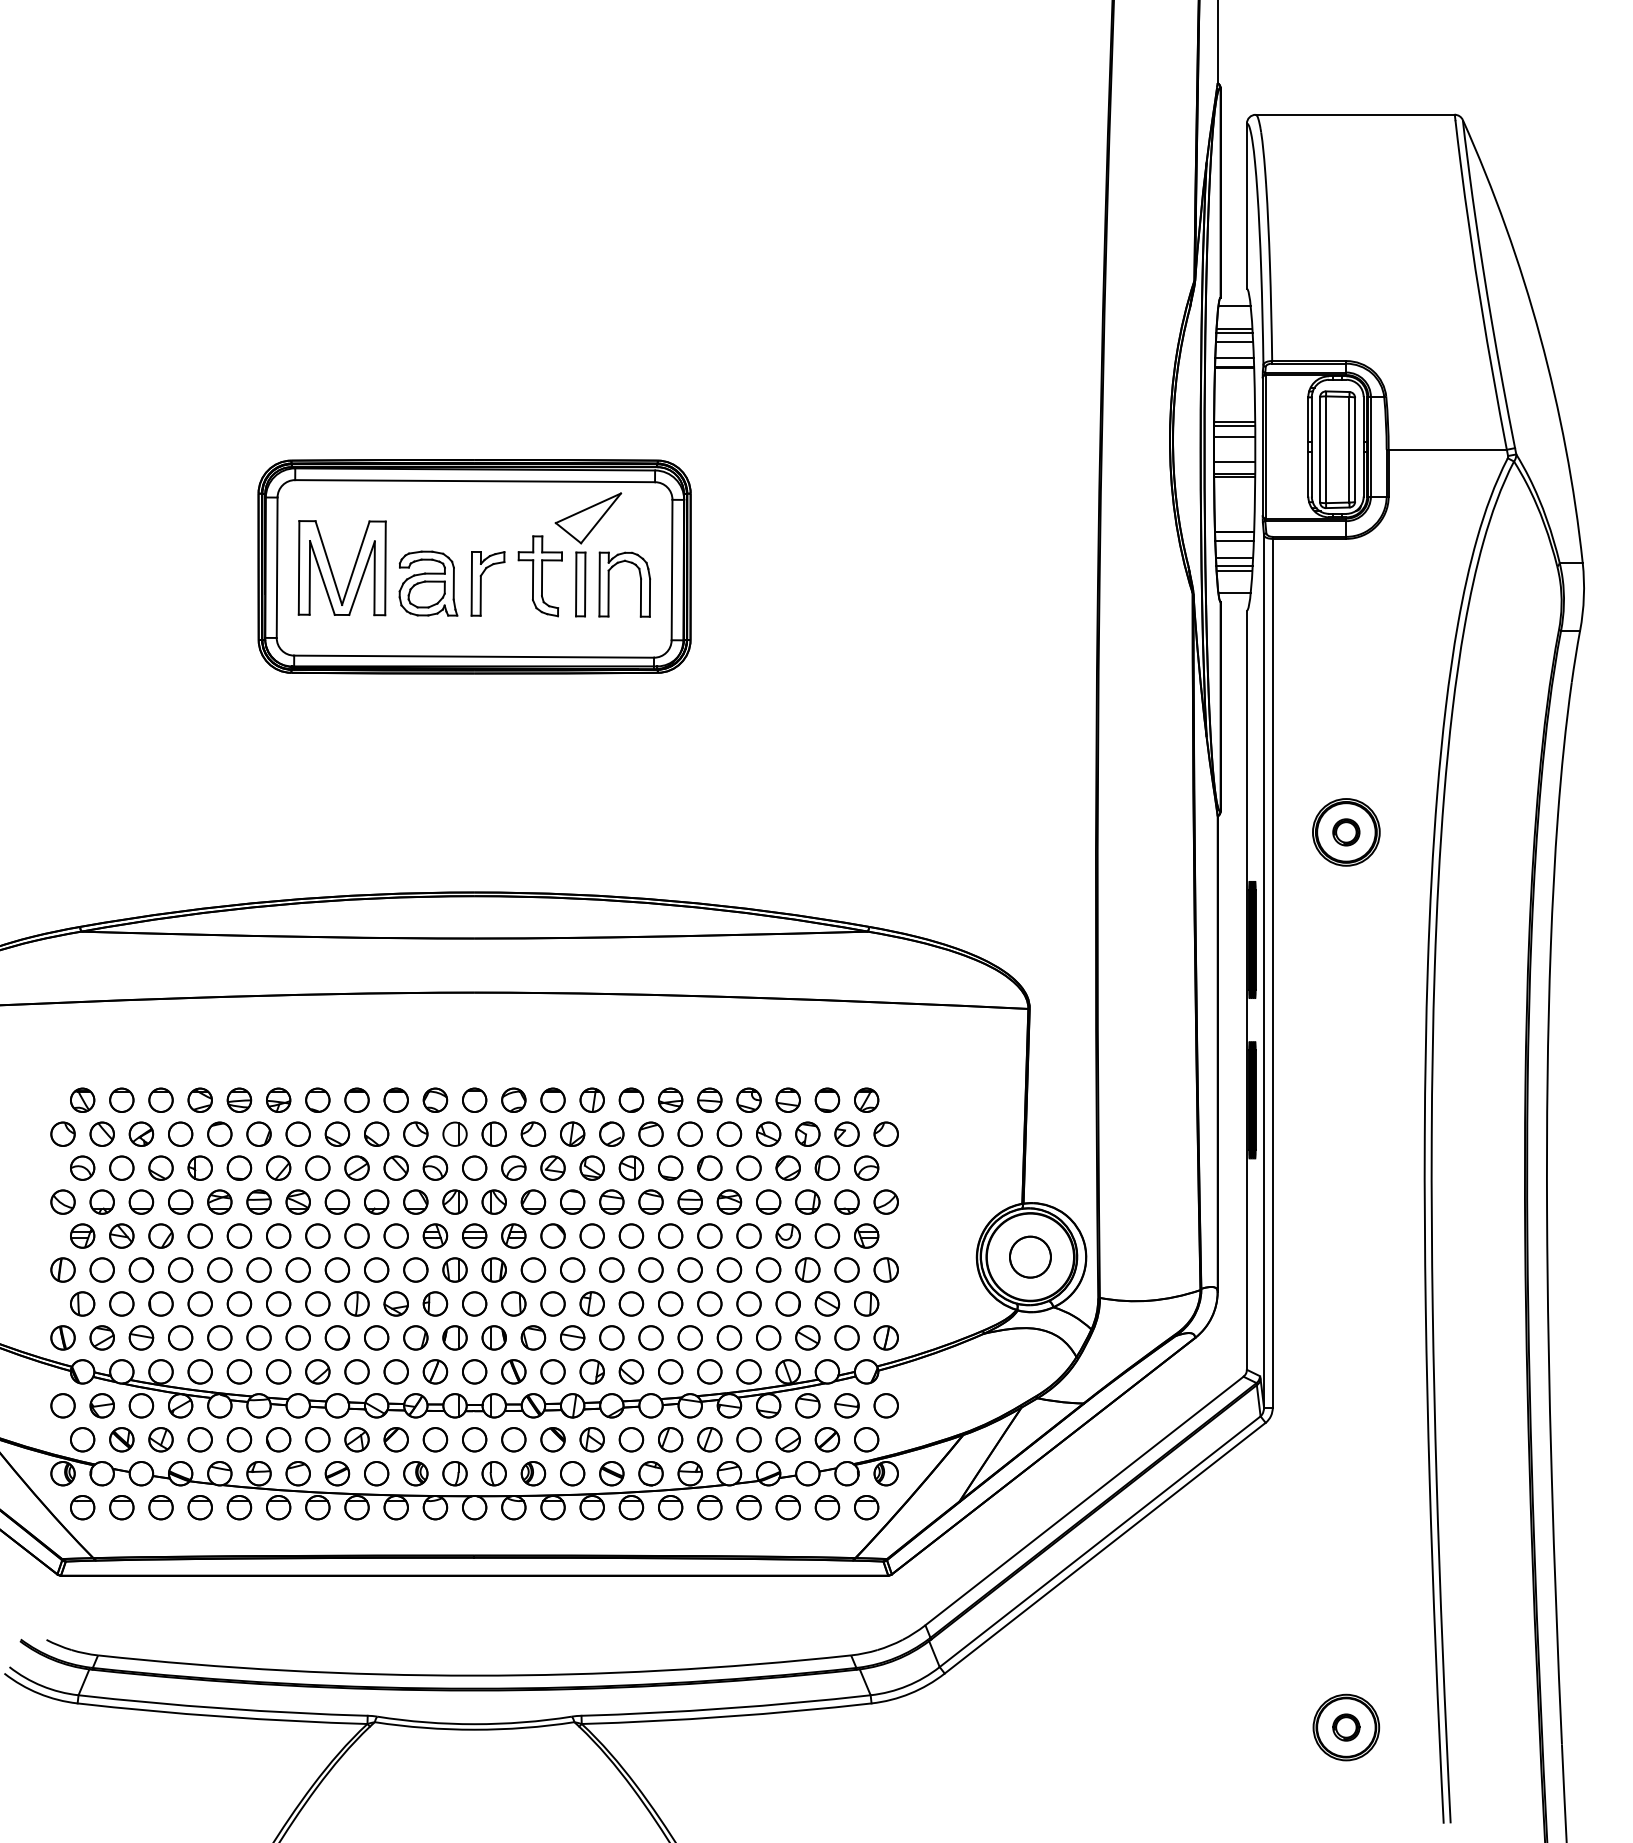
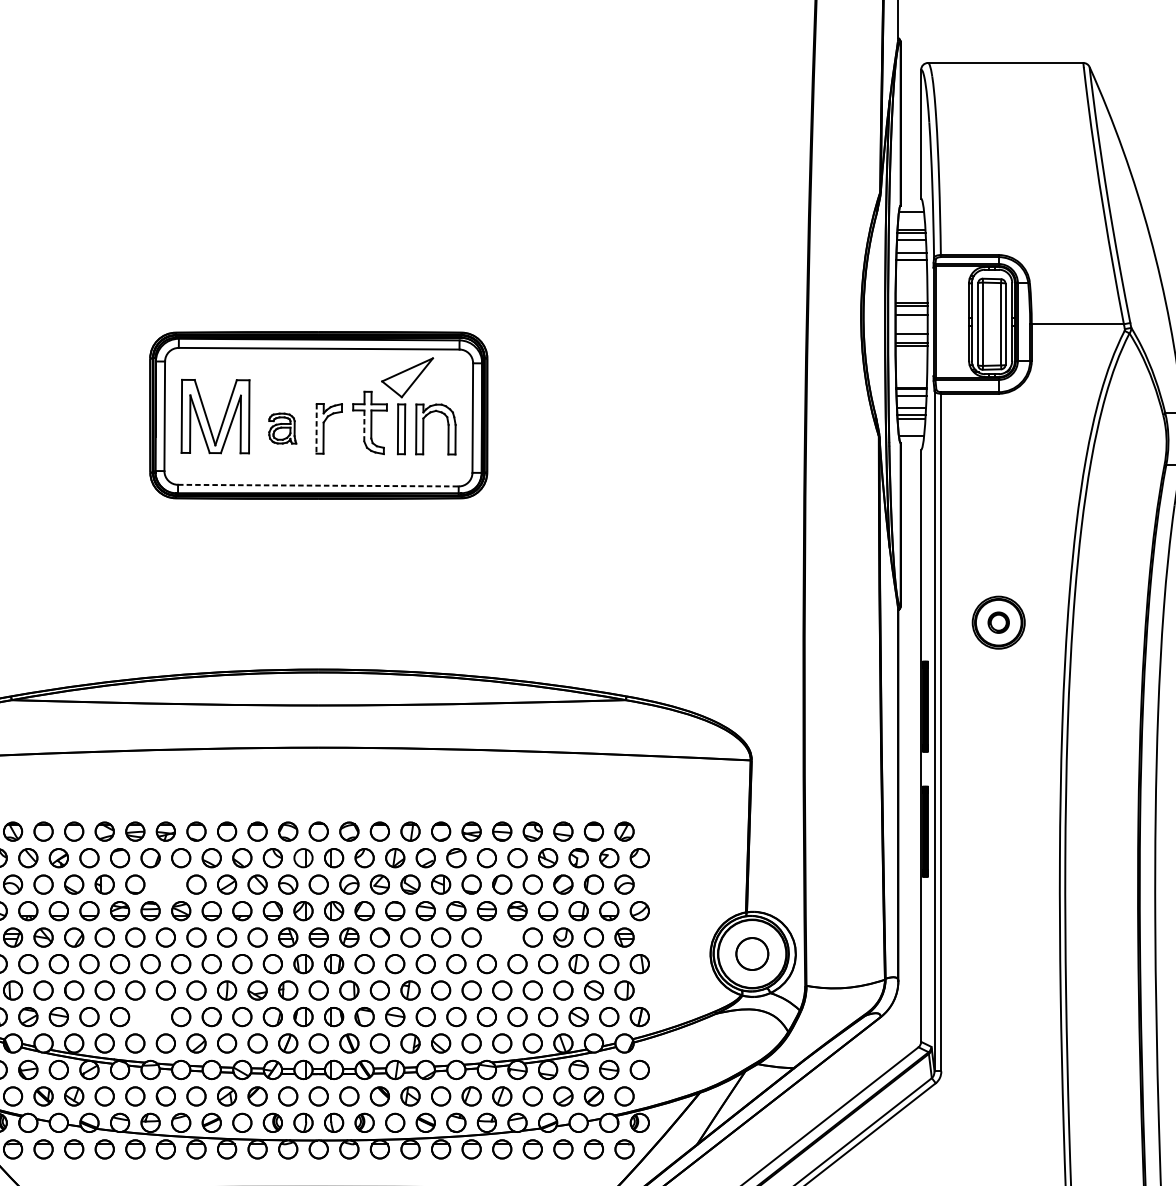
line: (533, 580) -> (364, 426), solid -> dashed
part: (428, 583) -> (282, 428), size x0.6
line: (471, 583) -> (316, 428), solid -> dashed
line: (474, 656) -> (318, 485), solid -> dashed
part: (278, 1167) -> (165, 884), removed
circle: (709, 1235) -> (501, 937), removed
circle: (258, 1337) -> (150, 1016), removed

